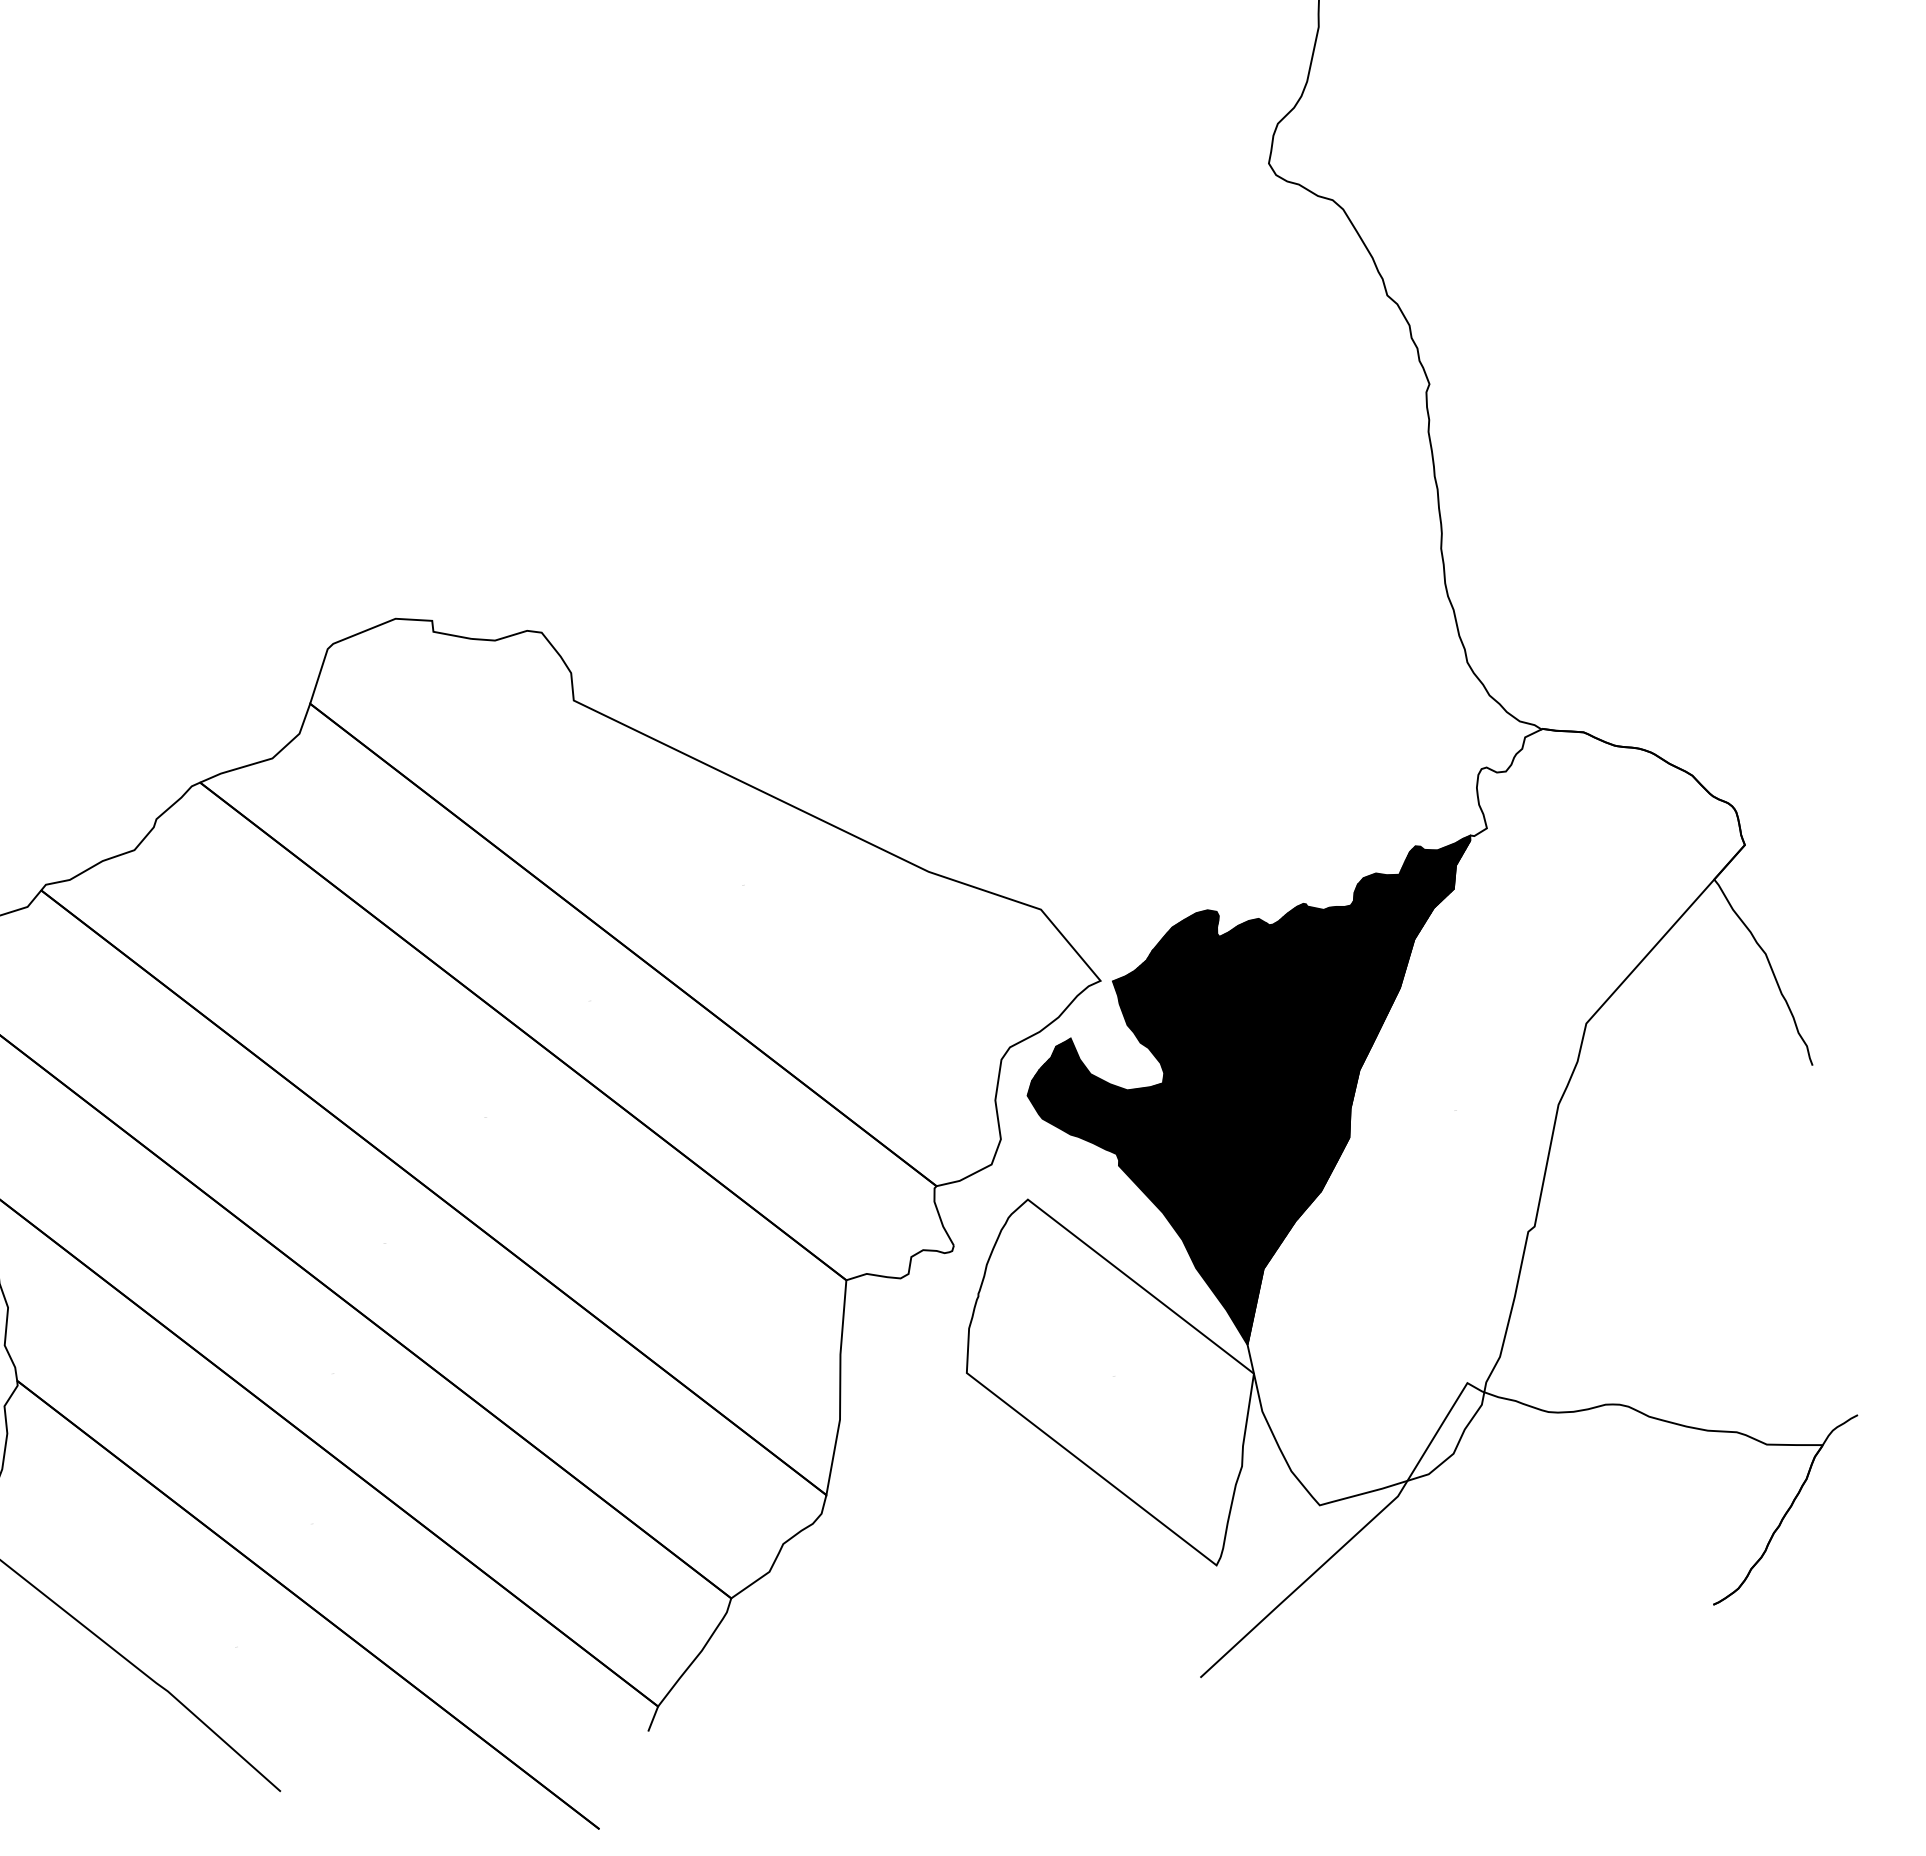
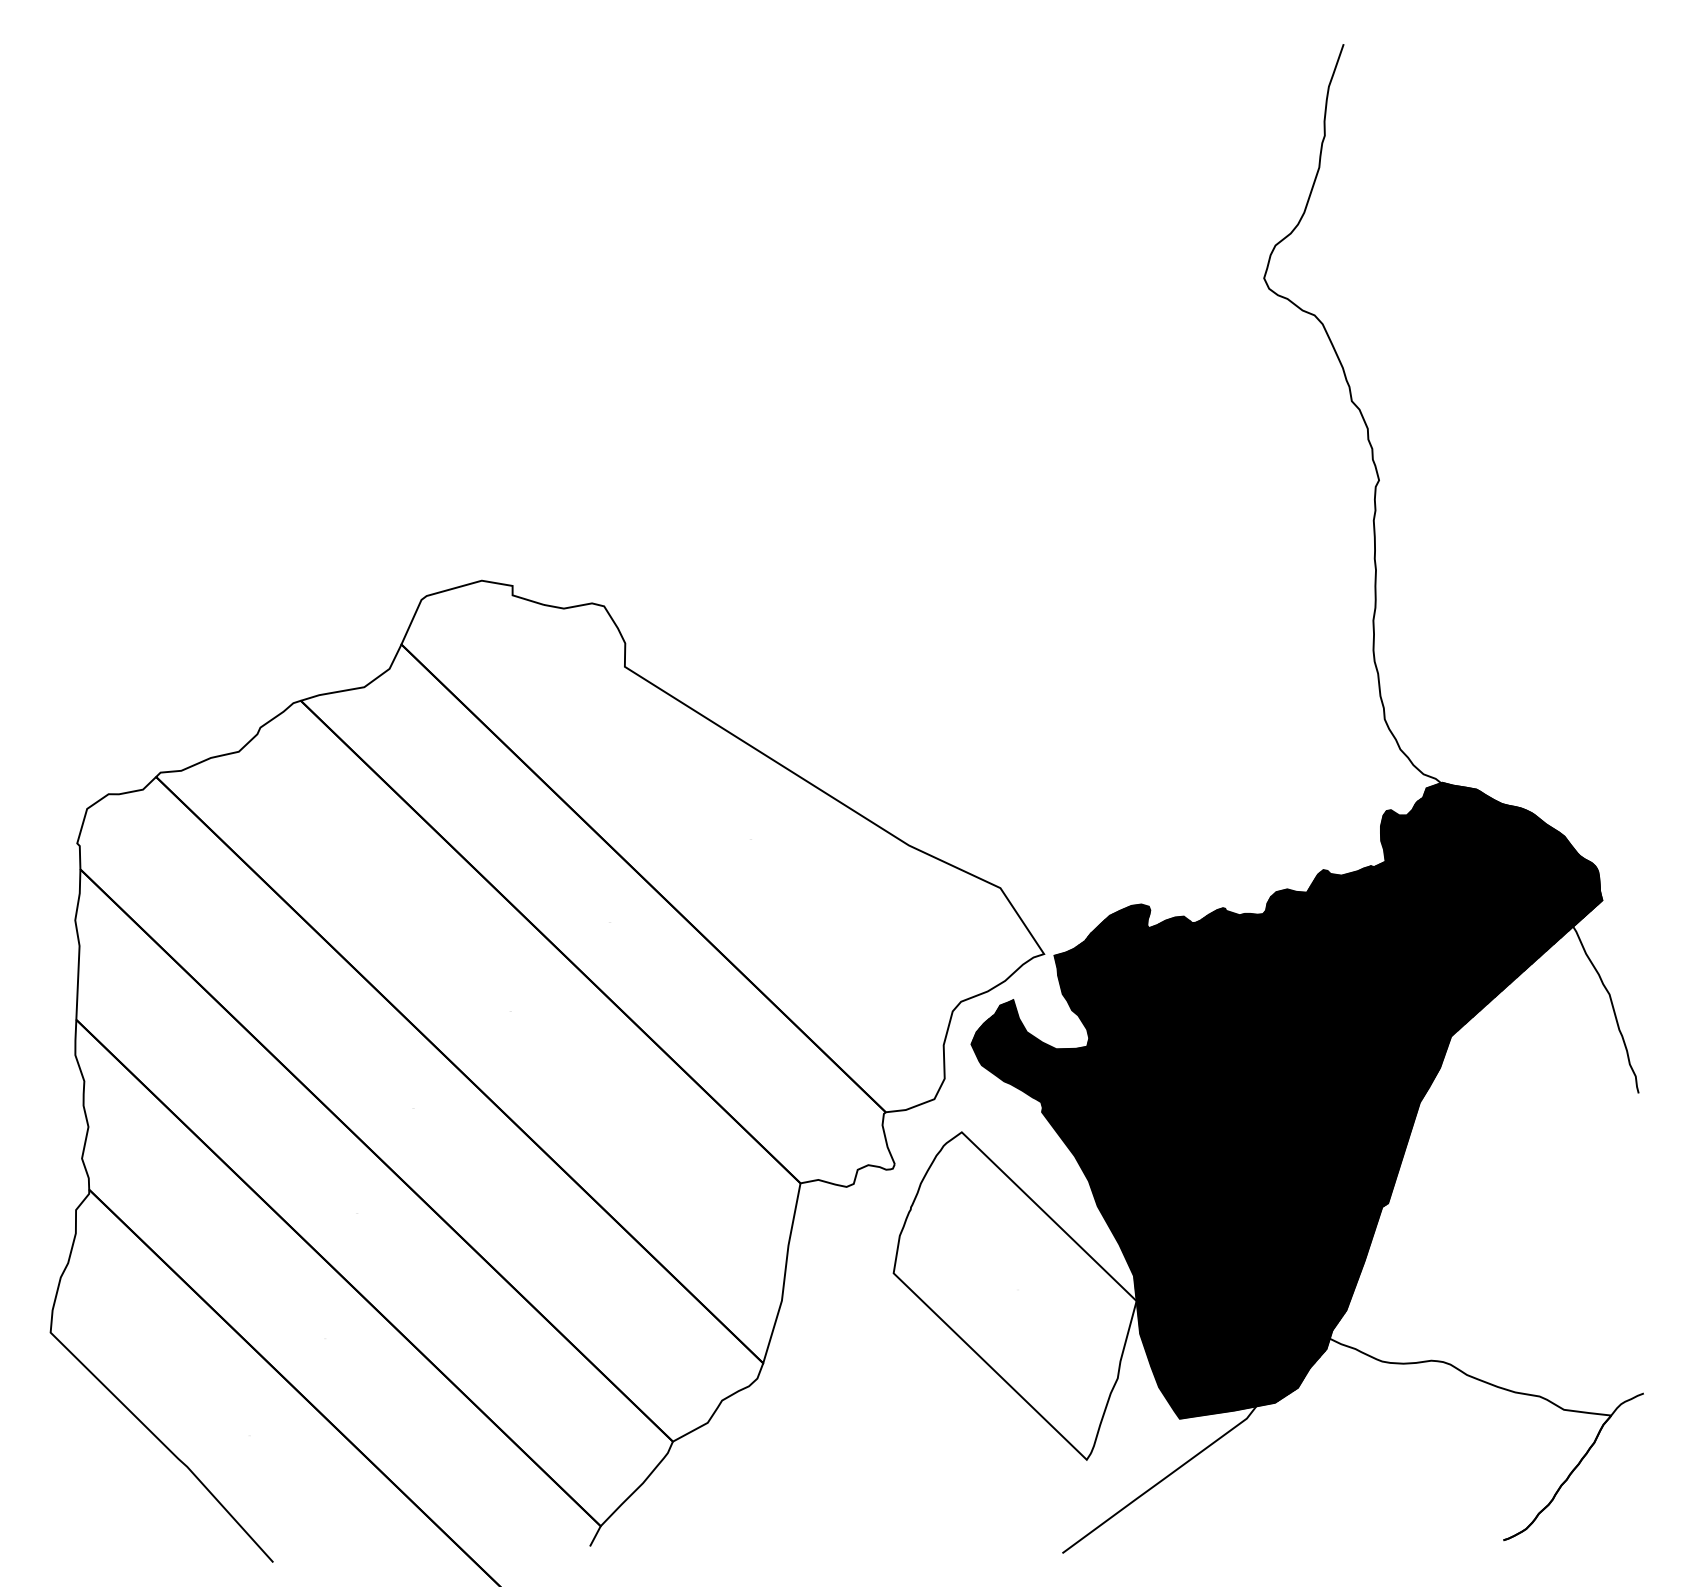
hatch: (1497, 1109) -> (1367, 1100), added

